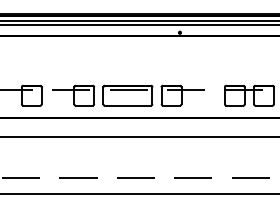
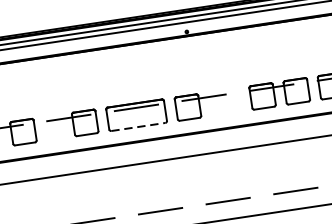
line: (127, 105) -> (137, 126), solid -> dashed

